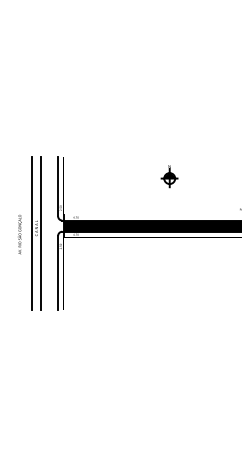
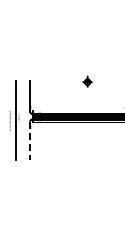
part: (169, 177) -> (87, 81), moved
line: (41, 233) -> (21, 120), removed
line: (58, 274) -> (30, 141), solid -> dashed

